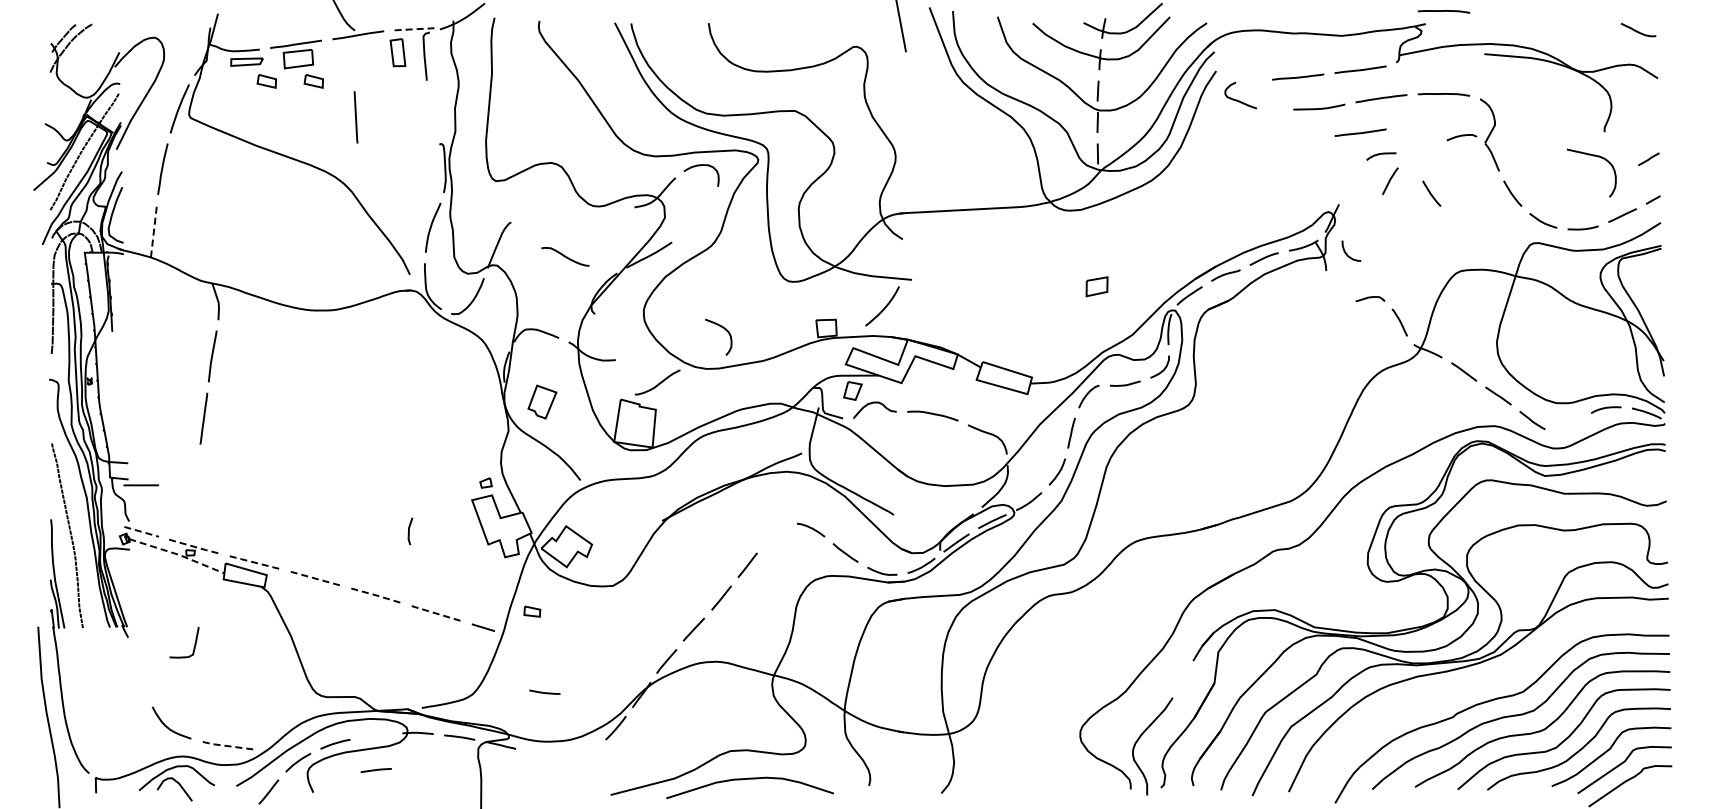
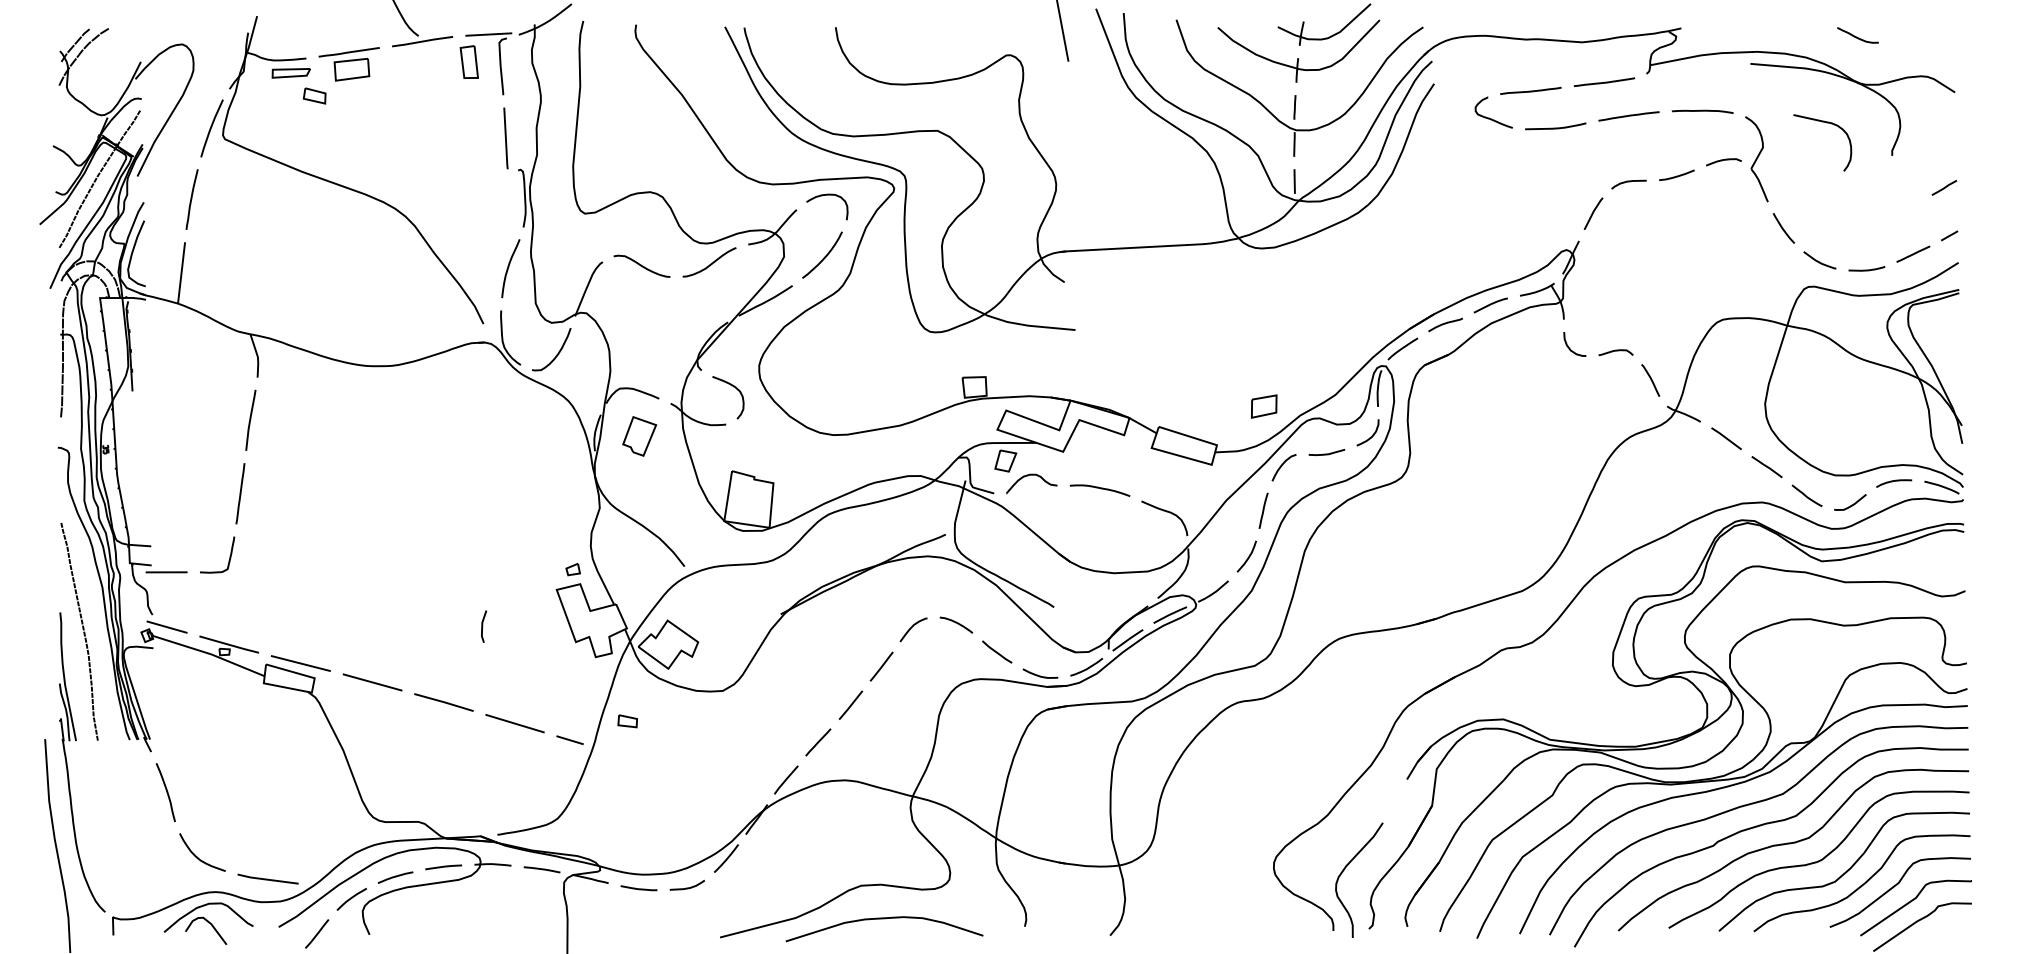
curve: (1443, 11) -> (1702, 13), removed
line: (414, 29) -> (488, 34), dashed -> solid
curve: (1637, 30) -> (1856, 35), moved
part: (313, 81) -> (369, 96), removed
curve: (1237, 99) -> (1489, 117), moved
line: (355, 117) -> (505, 138), moved
line: (1360, 132) -> (1604, 156), removed
curve: (1422, 148) -> (1677, 175), added
curve: (1592, 156) -> (1823, 123), moved
line: (1390, 181) -> (1593, 214), moved
line: (1431, 193) -> (1688, 228), removed
line: (154, 230) -> (182, 271), dashed -> solid
curve: (1347, 253) -> (1570, 347), moved
curve: (565, 256) -> (642, 265), moved
part: (1096, 286) -> (1263, 406), moved
curve: (884, 307) -> (824, 256), moved
curve: (722, 328) -> (732, 387), moved
curve: (658, 383) -> (710, 263), moved
part: (542, 401) -> (639, 435), moved
curve: (1568, 428) -> (1849, 505), added
line: (142, 531) -> (168, 626), dashed -> solid
curve: (773, 532) -> (912, 627), added
line: (195, 547) -> (230, 645), dashed -> solid
line: (177, 554) -> (209, 653), dashed -> solid
line: (255, 562) -> (301, 663), dashed -> solid
line: (315, 578) -> (372, 682), dashed -> solid
line: (376, 595) -> (443, 702), dashed -> solid
line: (437, 613) -> (515, 723), dashed -> solid
curve: (194, 643) -> (229, 556), moved
curve: (140, 671) -> (165, 791), added
part: (1486, 682) -> (1752, 804), added
line: (544, 692) -> (638, 888), moved
line: (226, 745) -> (267, 879), dashed -> solid
curve: (582, 752) -> (686, 887), added
line: (375, 770) -> (442, 867), moved

